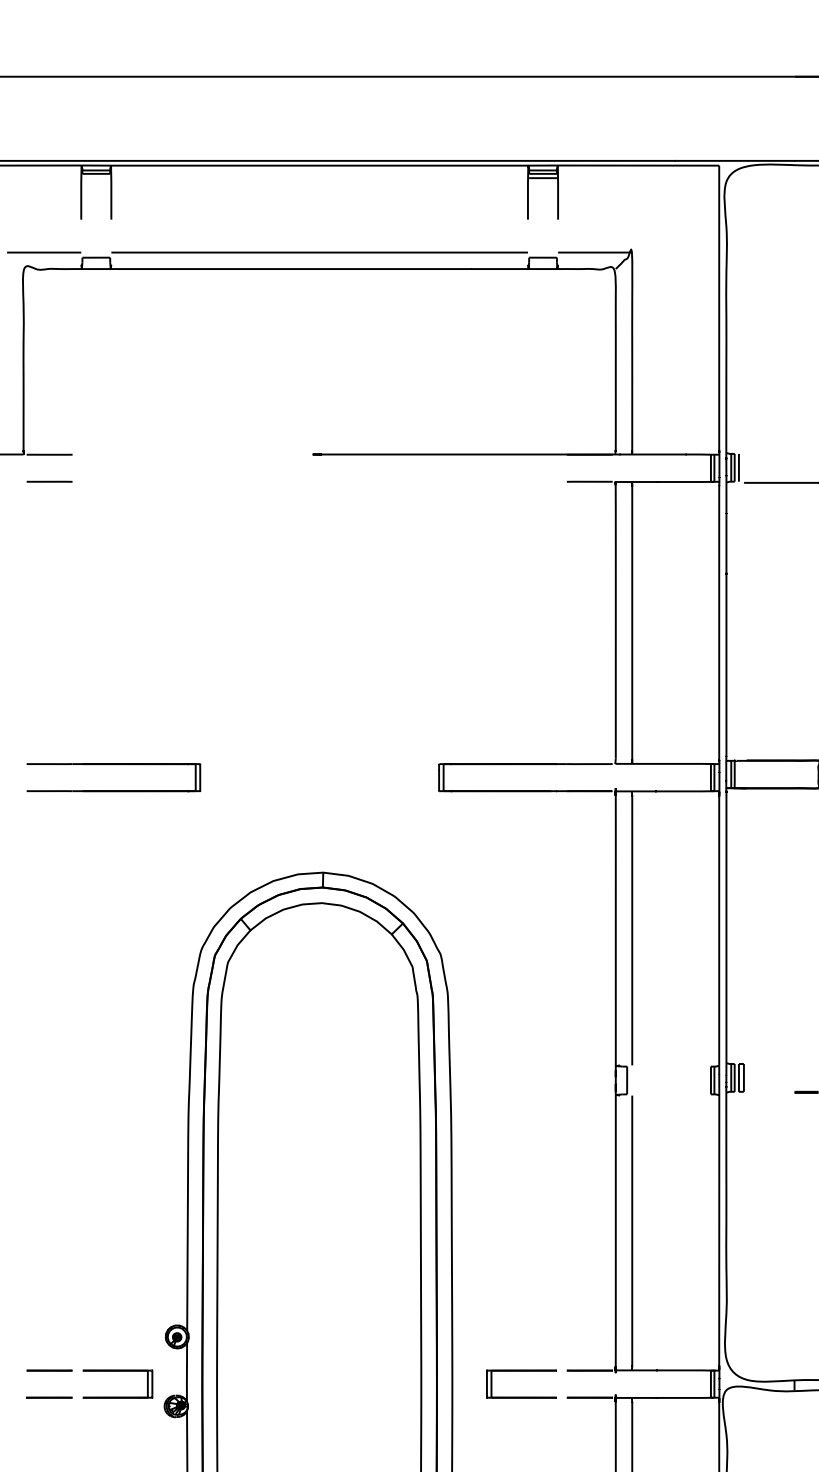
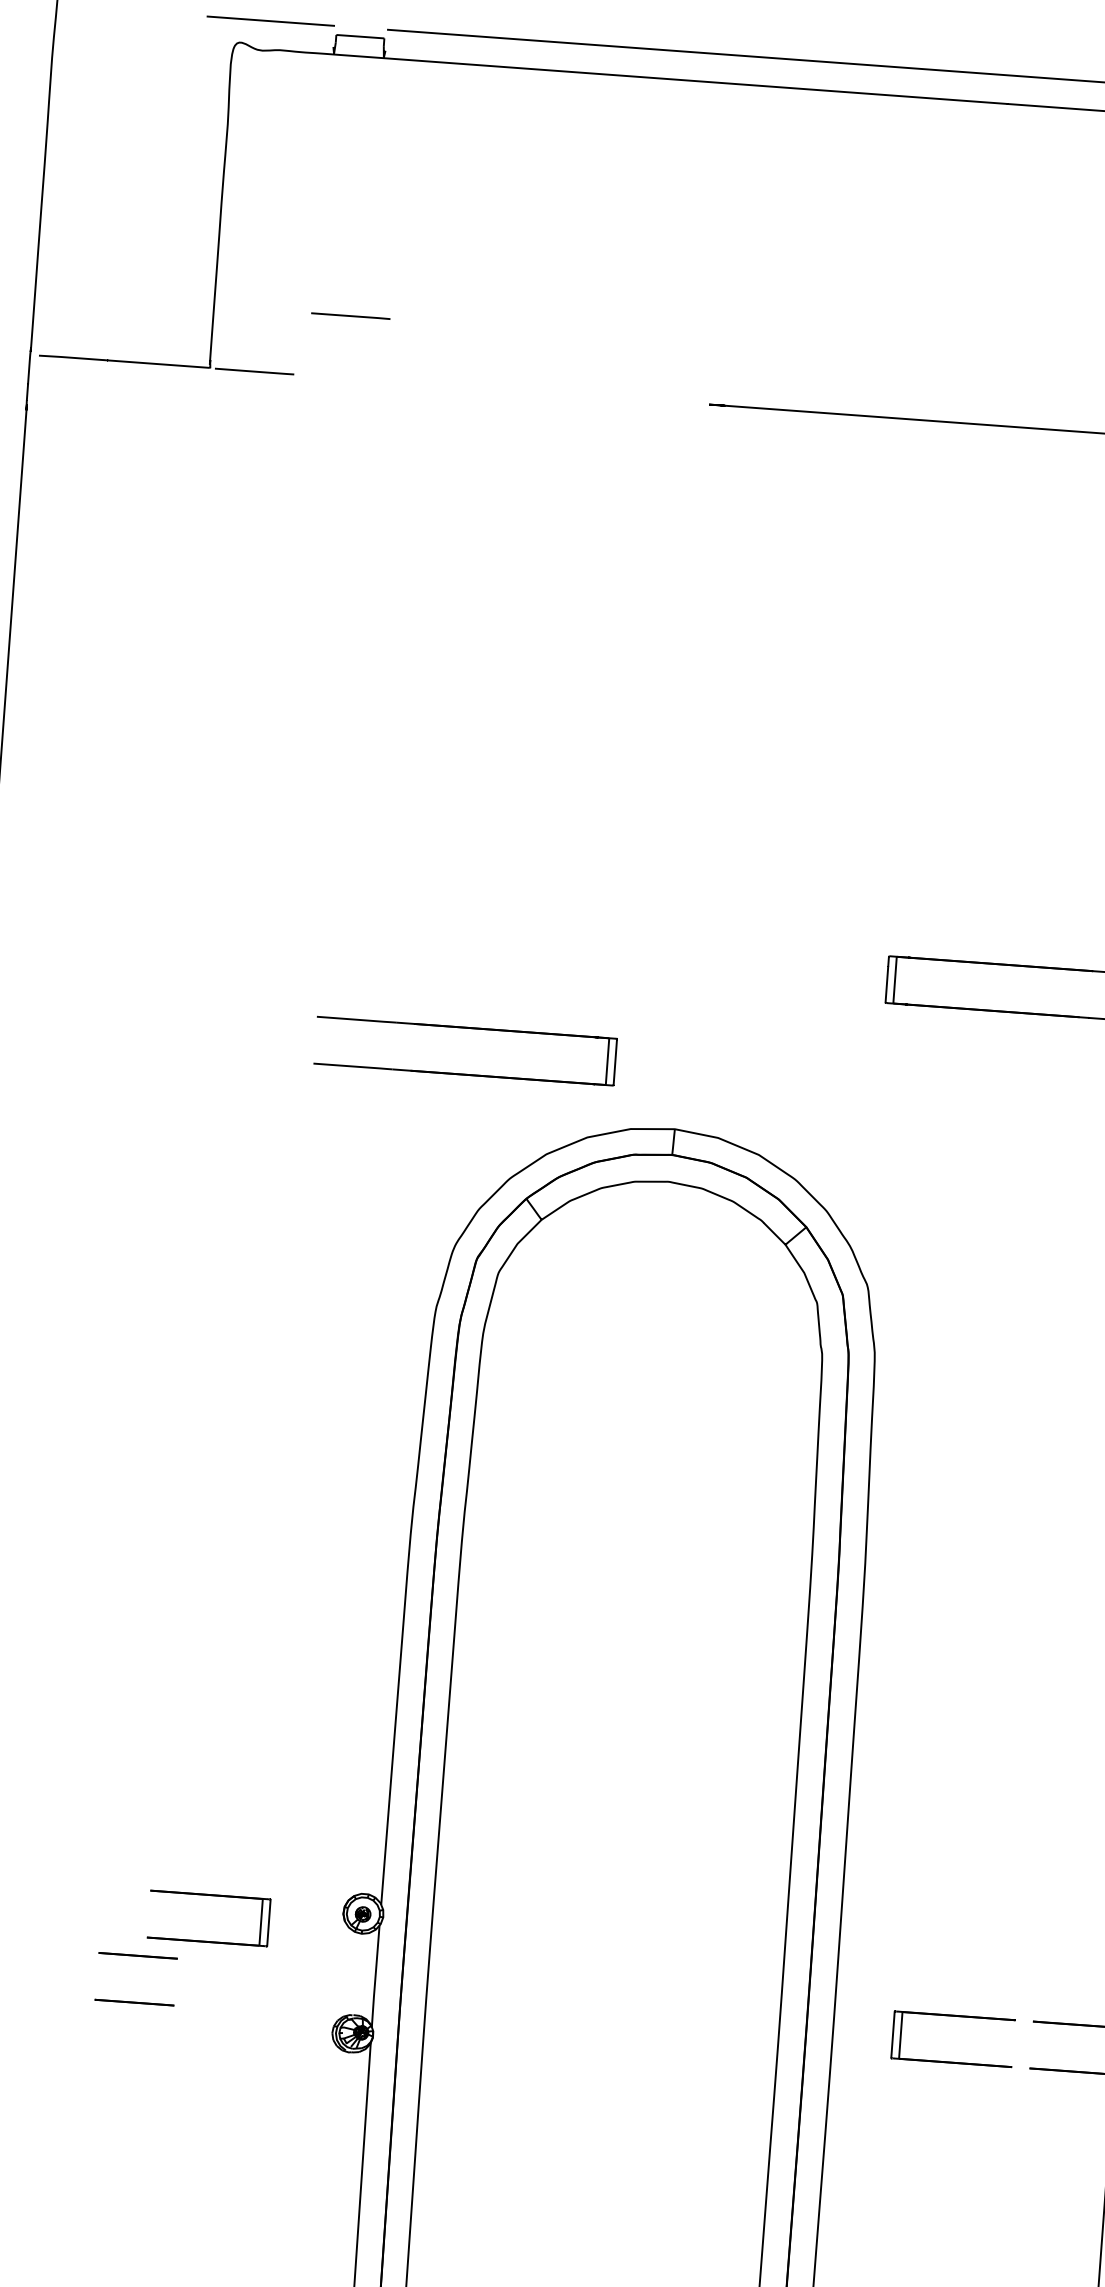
line: (49, 481) -> (350, 315), moved
part: (113, 765) -> (466, 1030), moved
part: (117, 1371) -> (210, 1896), moved

